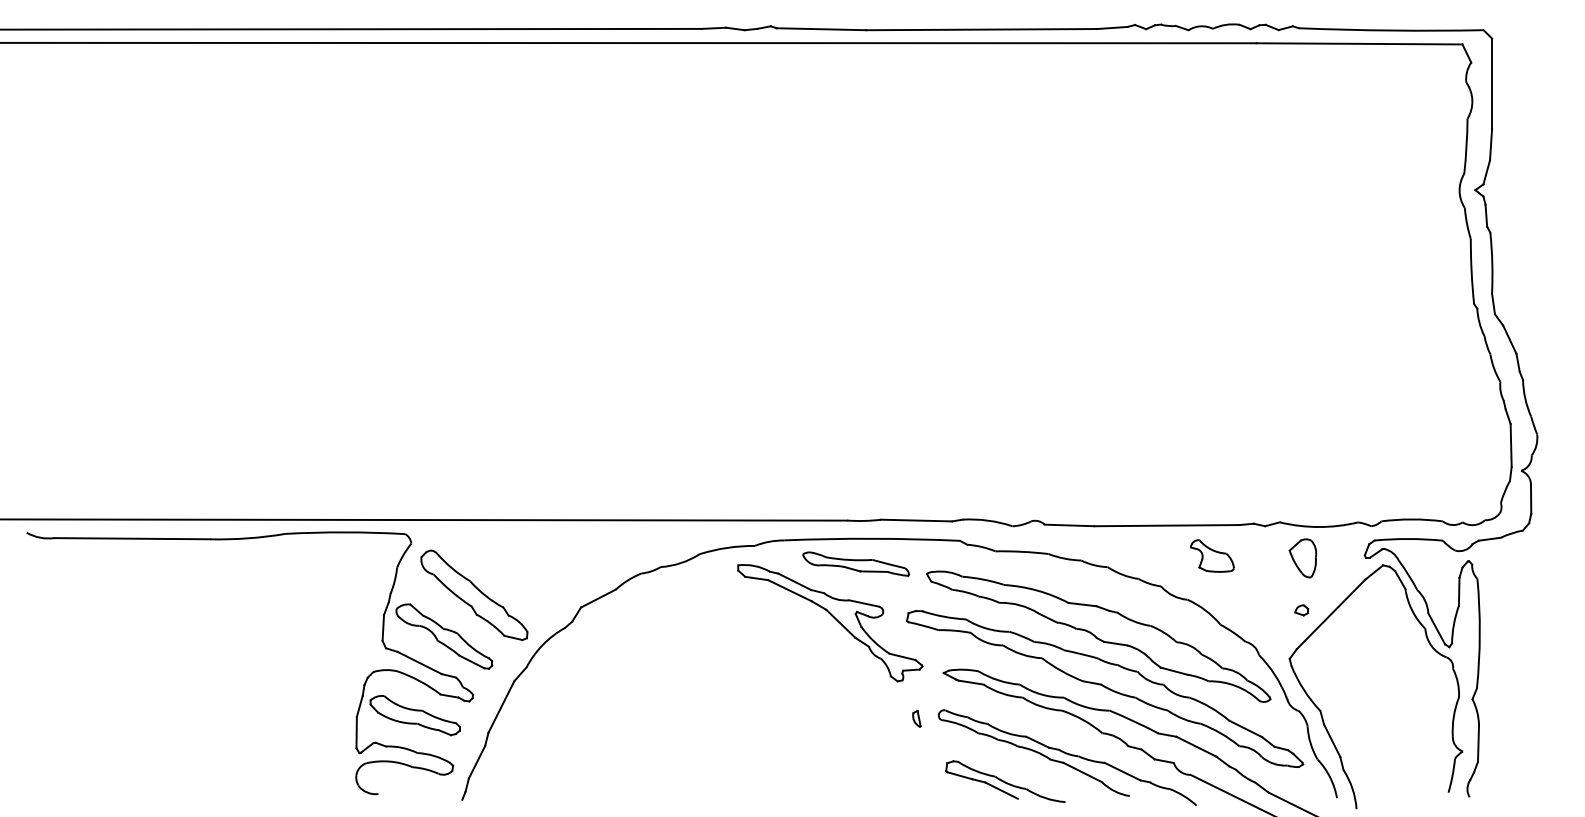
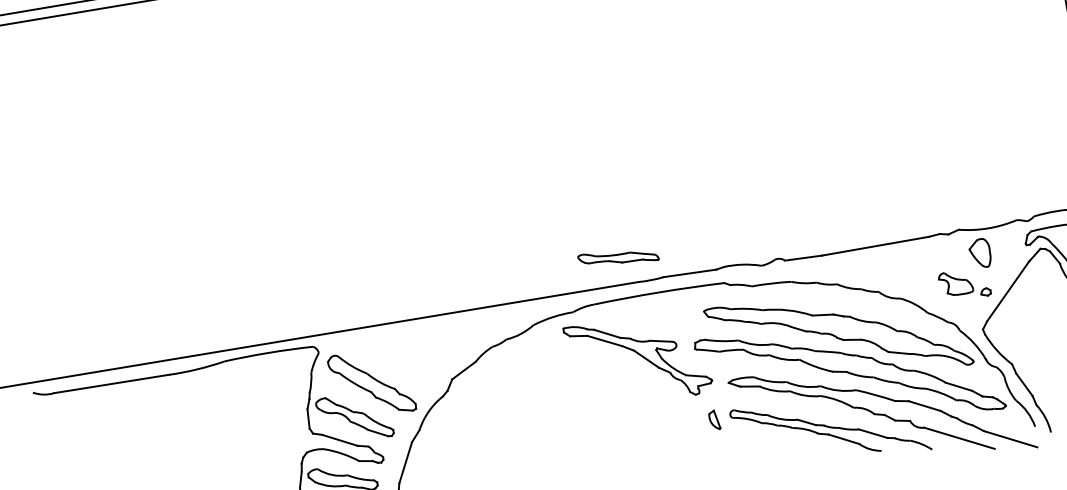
part: (1212, 555) -> (955, 282), moved
part: (856, 563) -> (618, 257), moved
part: (916, 718) -> (714, 419), size x1.6
part: (1005, 781) -> (787, 455), removed

